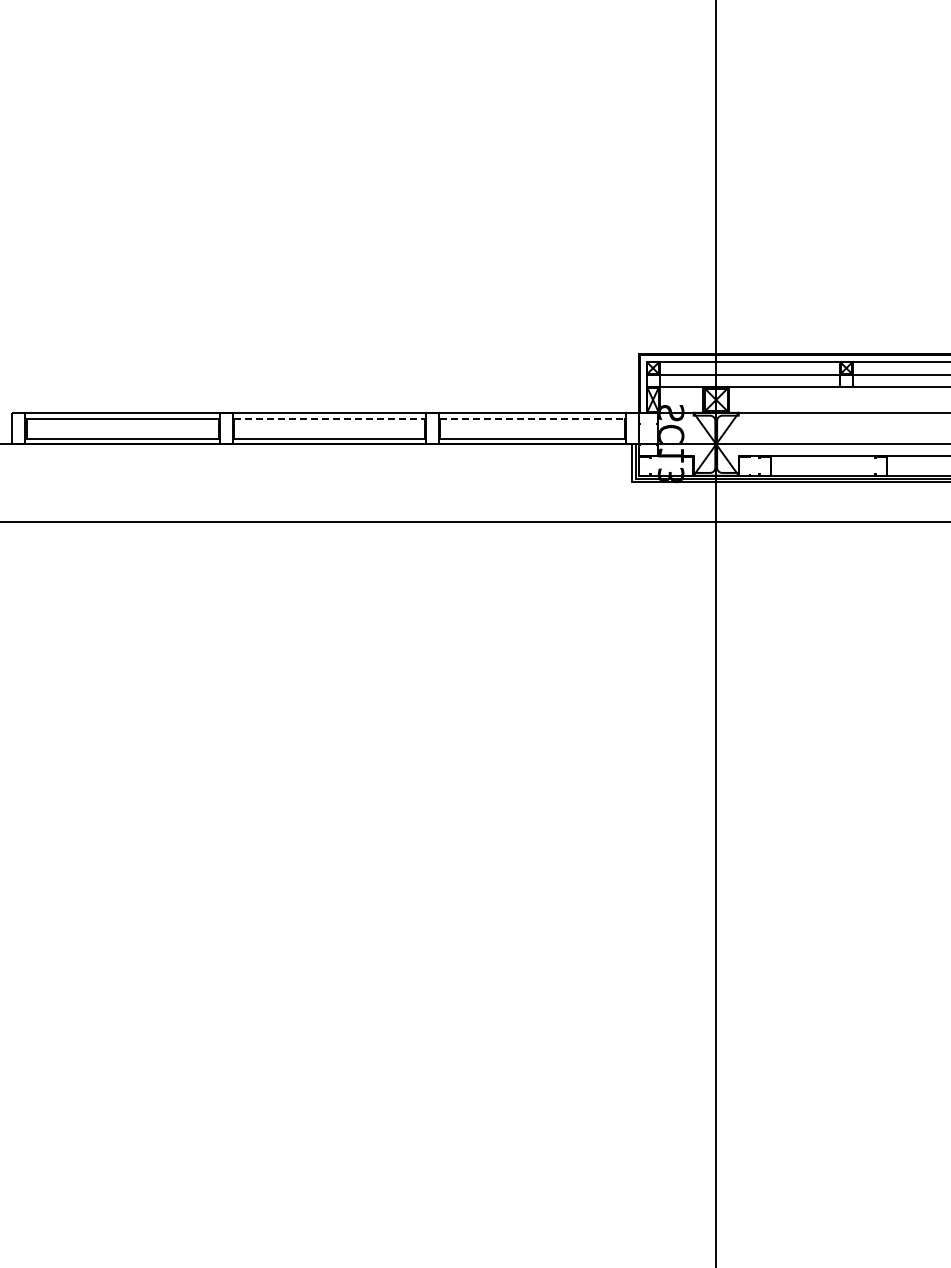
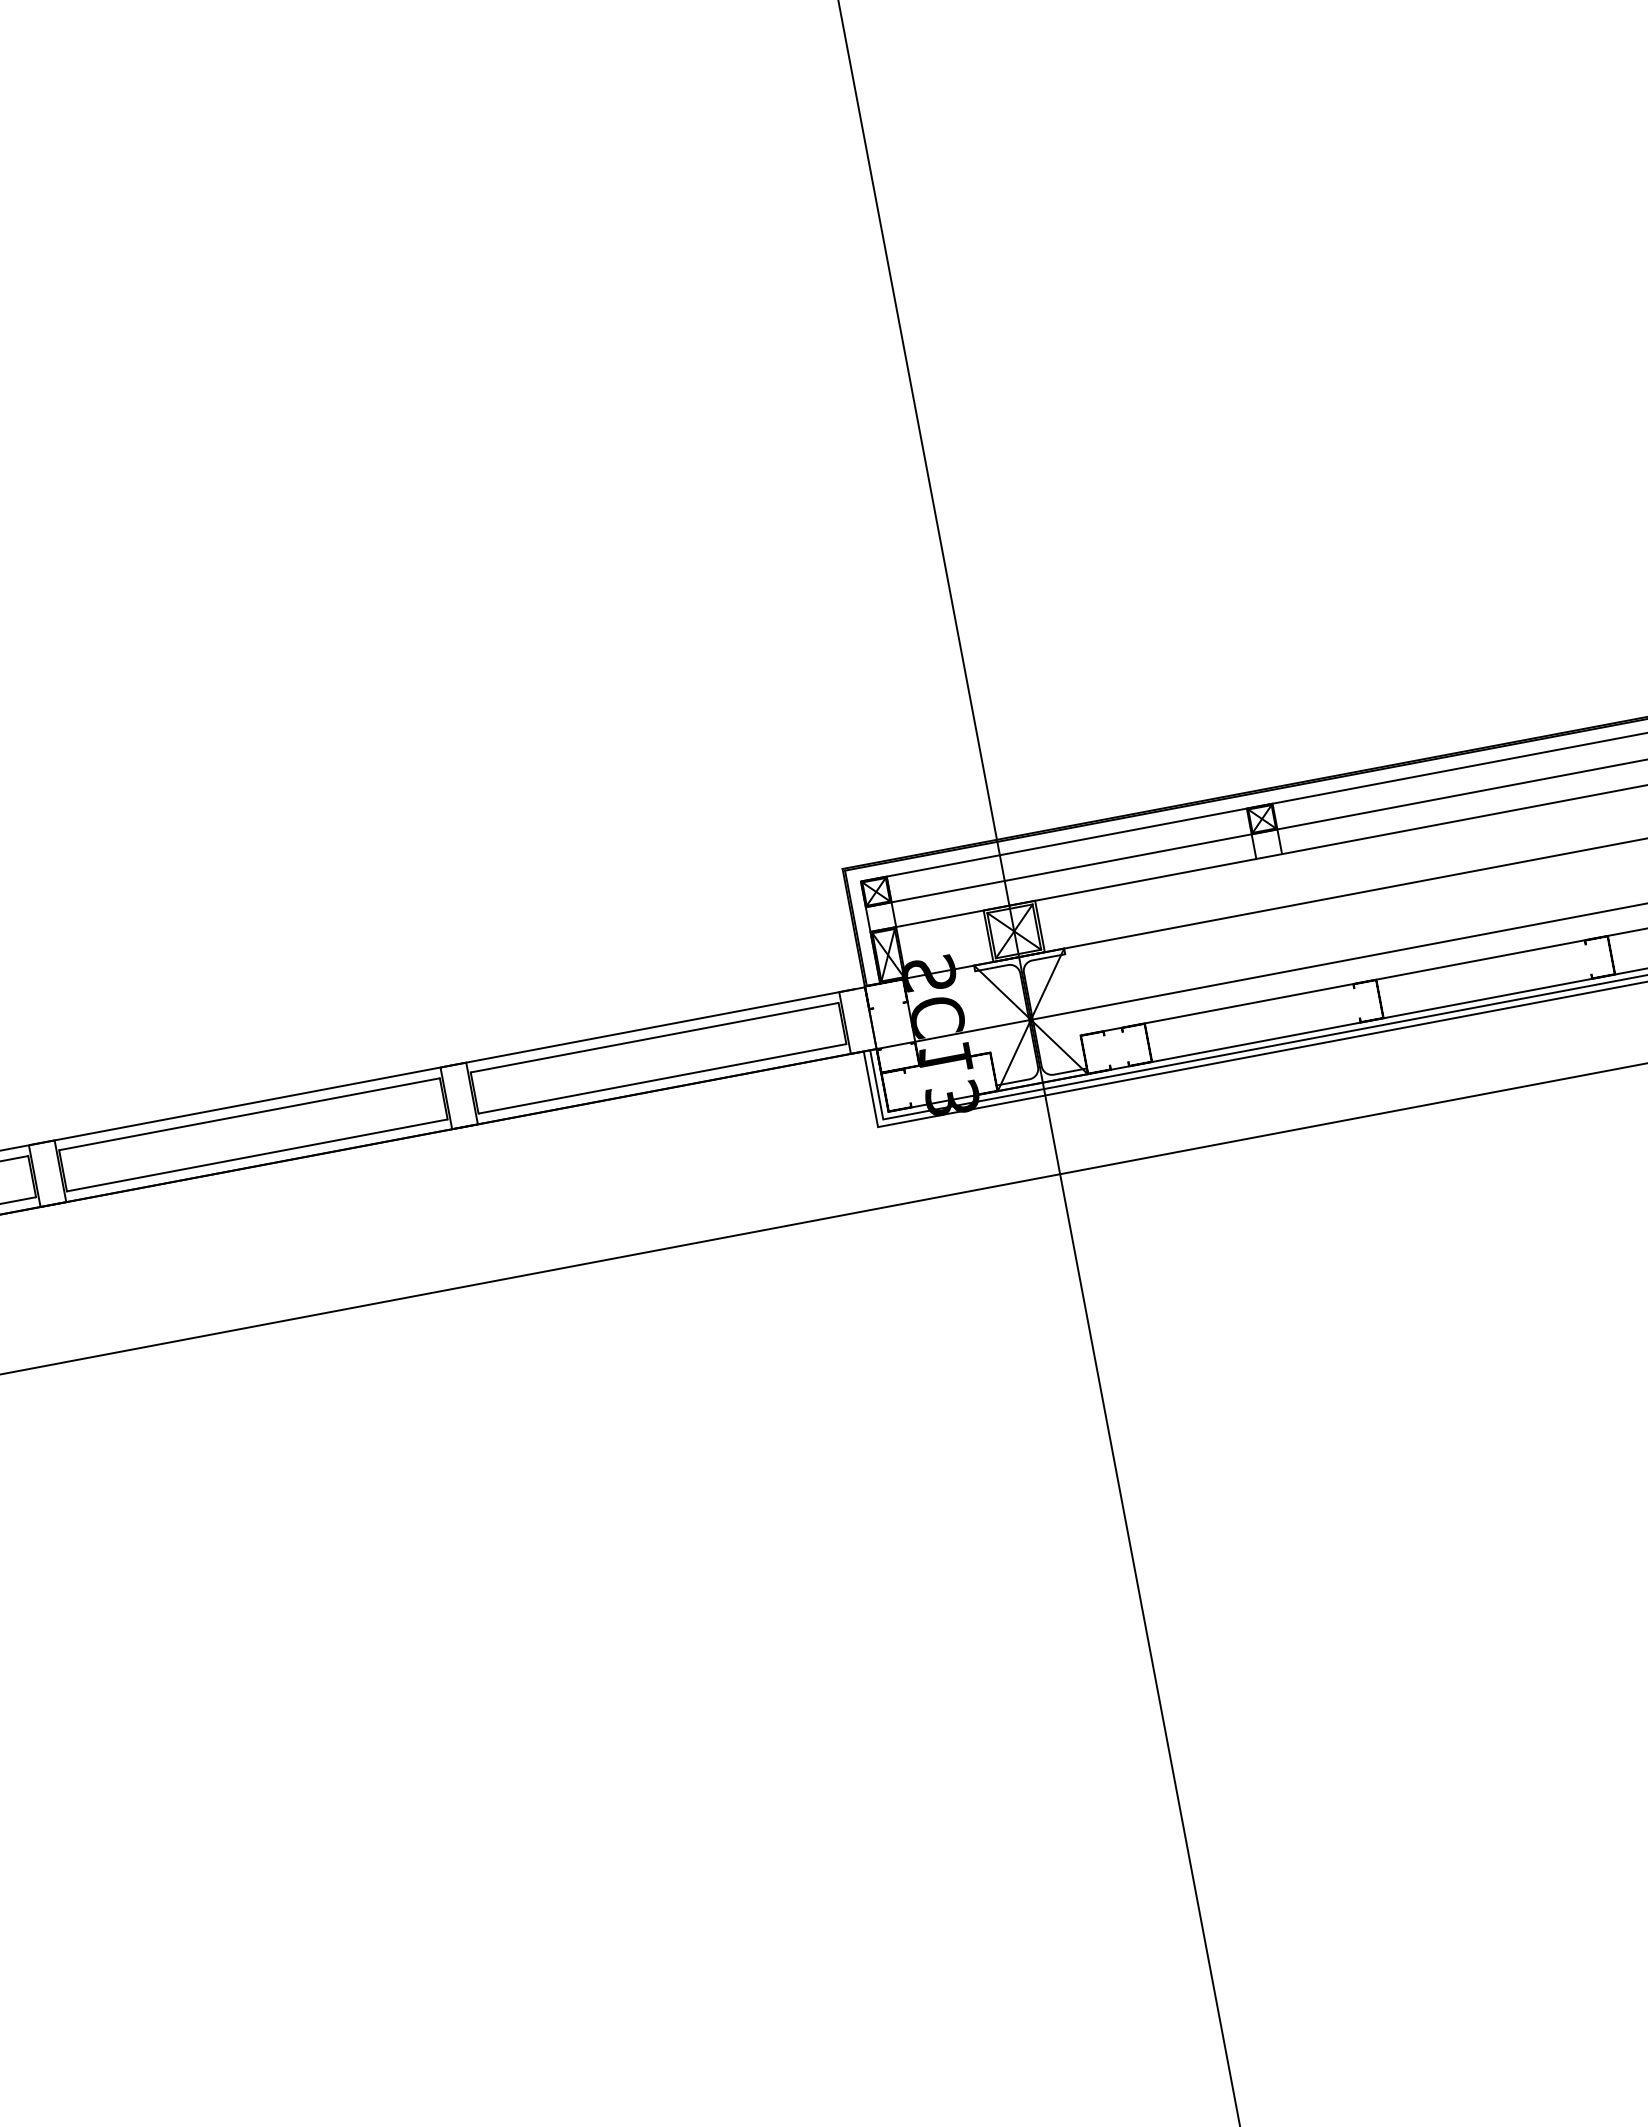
line: (330, 418) -> (251, 1113), dashed -> solid
line: (533, 418) -> (656, 1037), dashed -> solid

